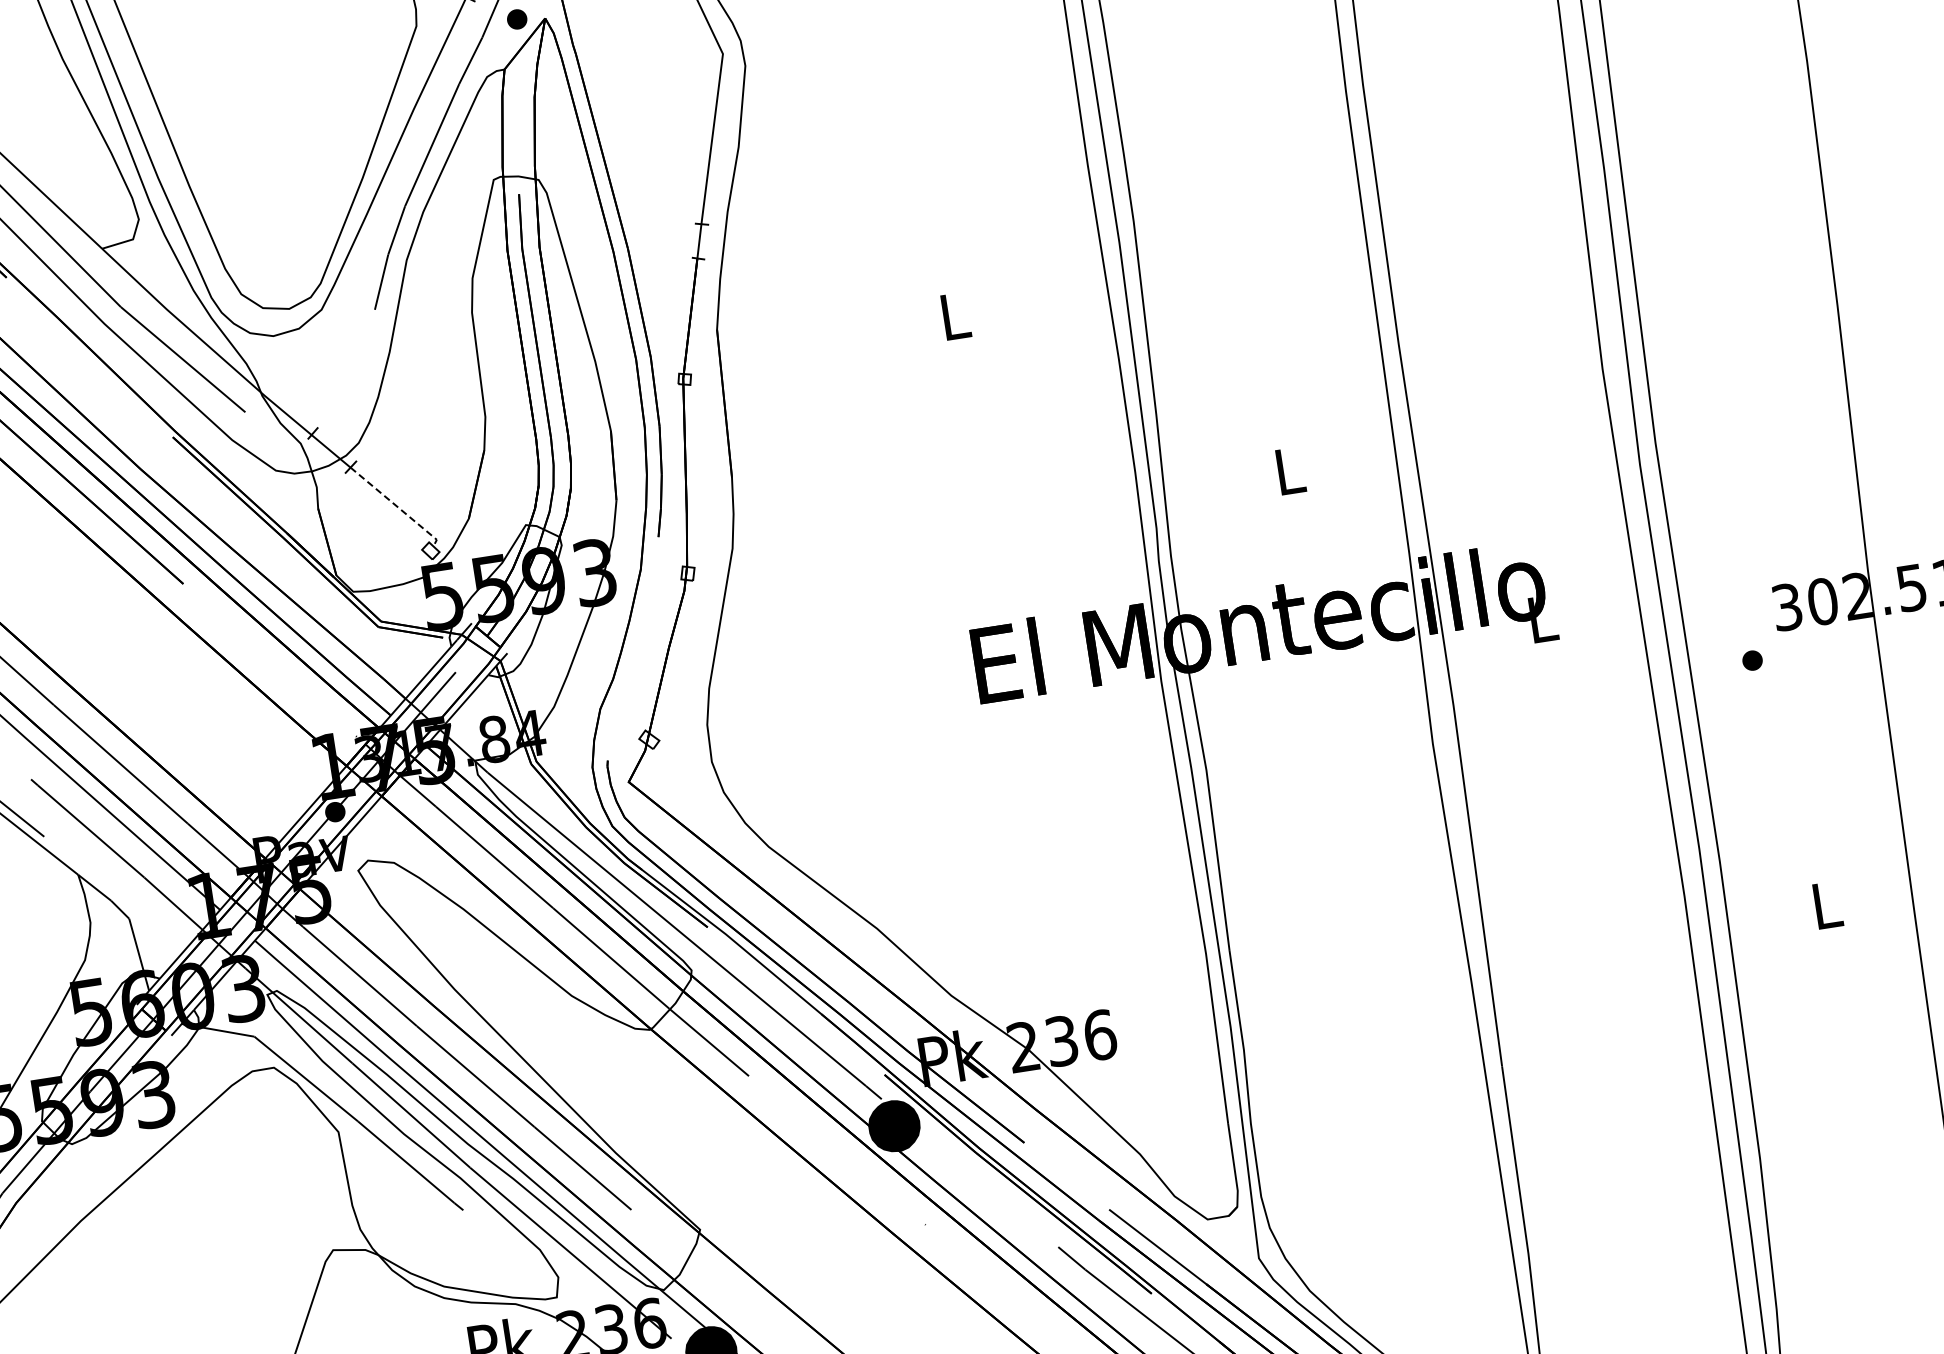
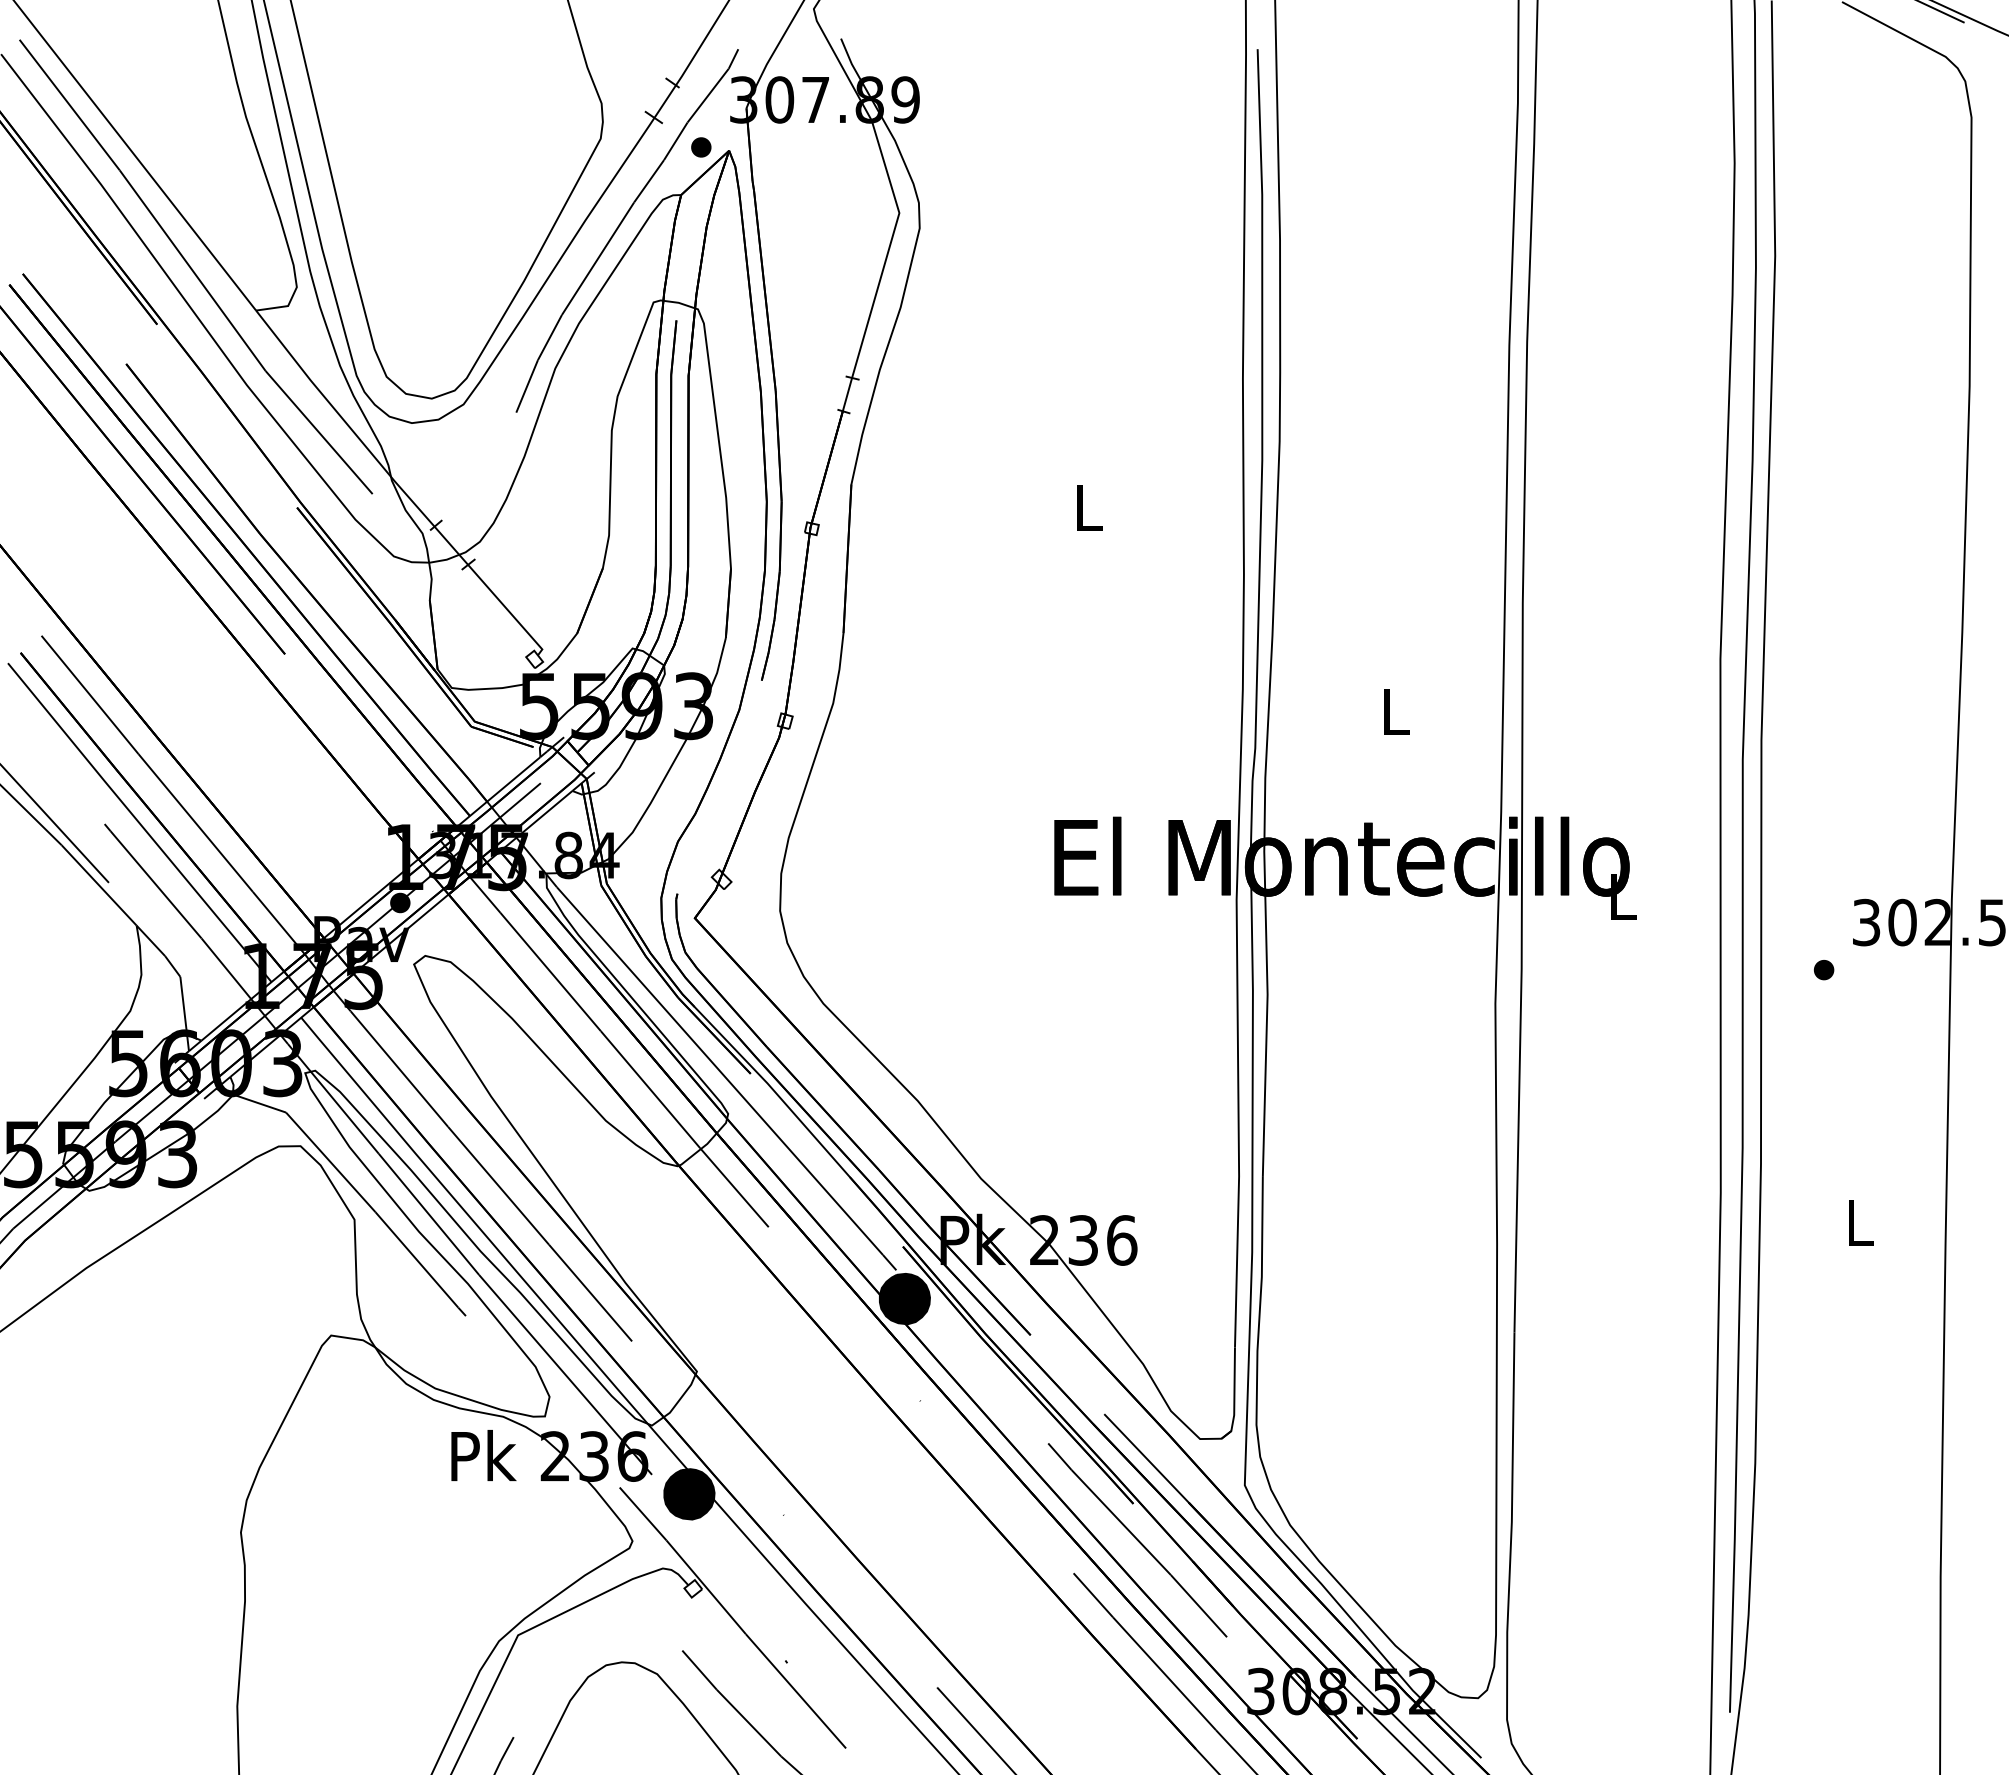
line: (397, 506) -> (508, 610), dashed -> solid

